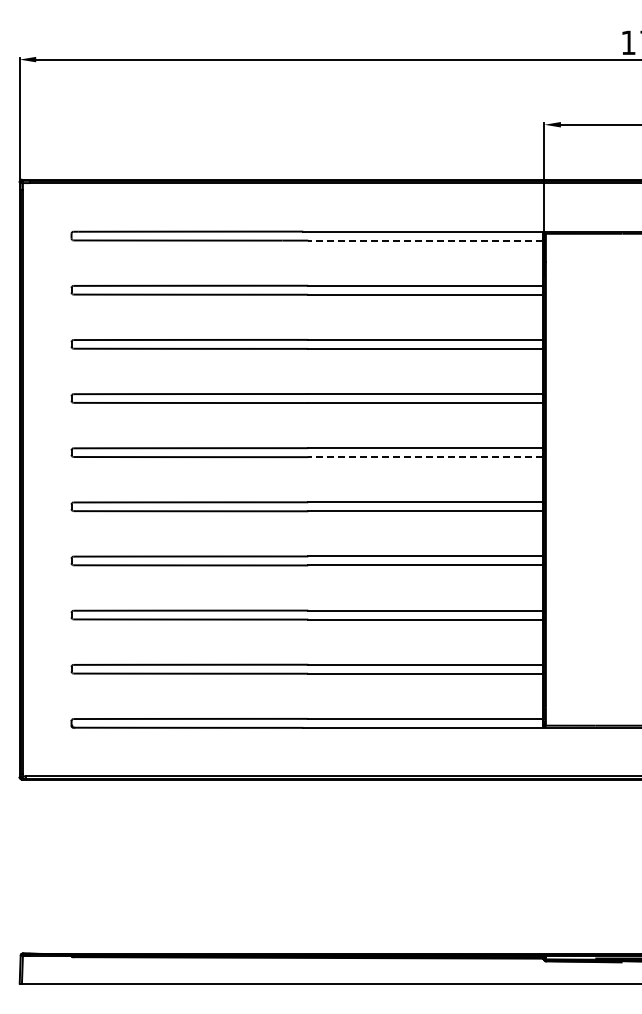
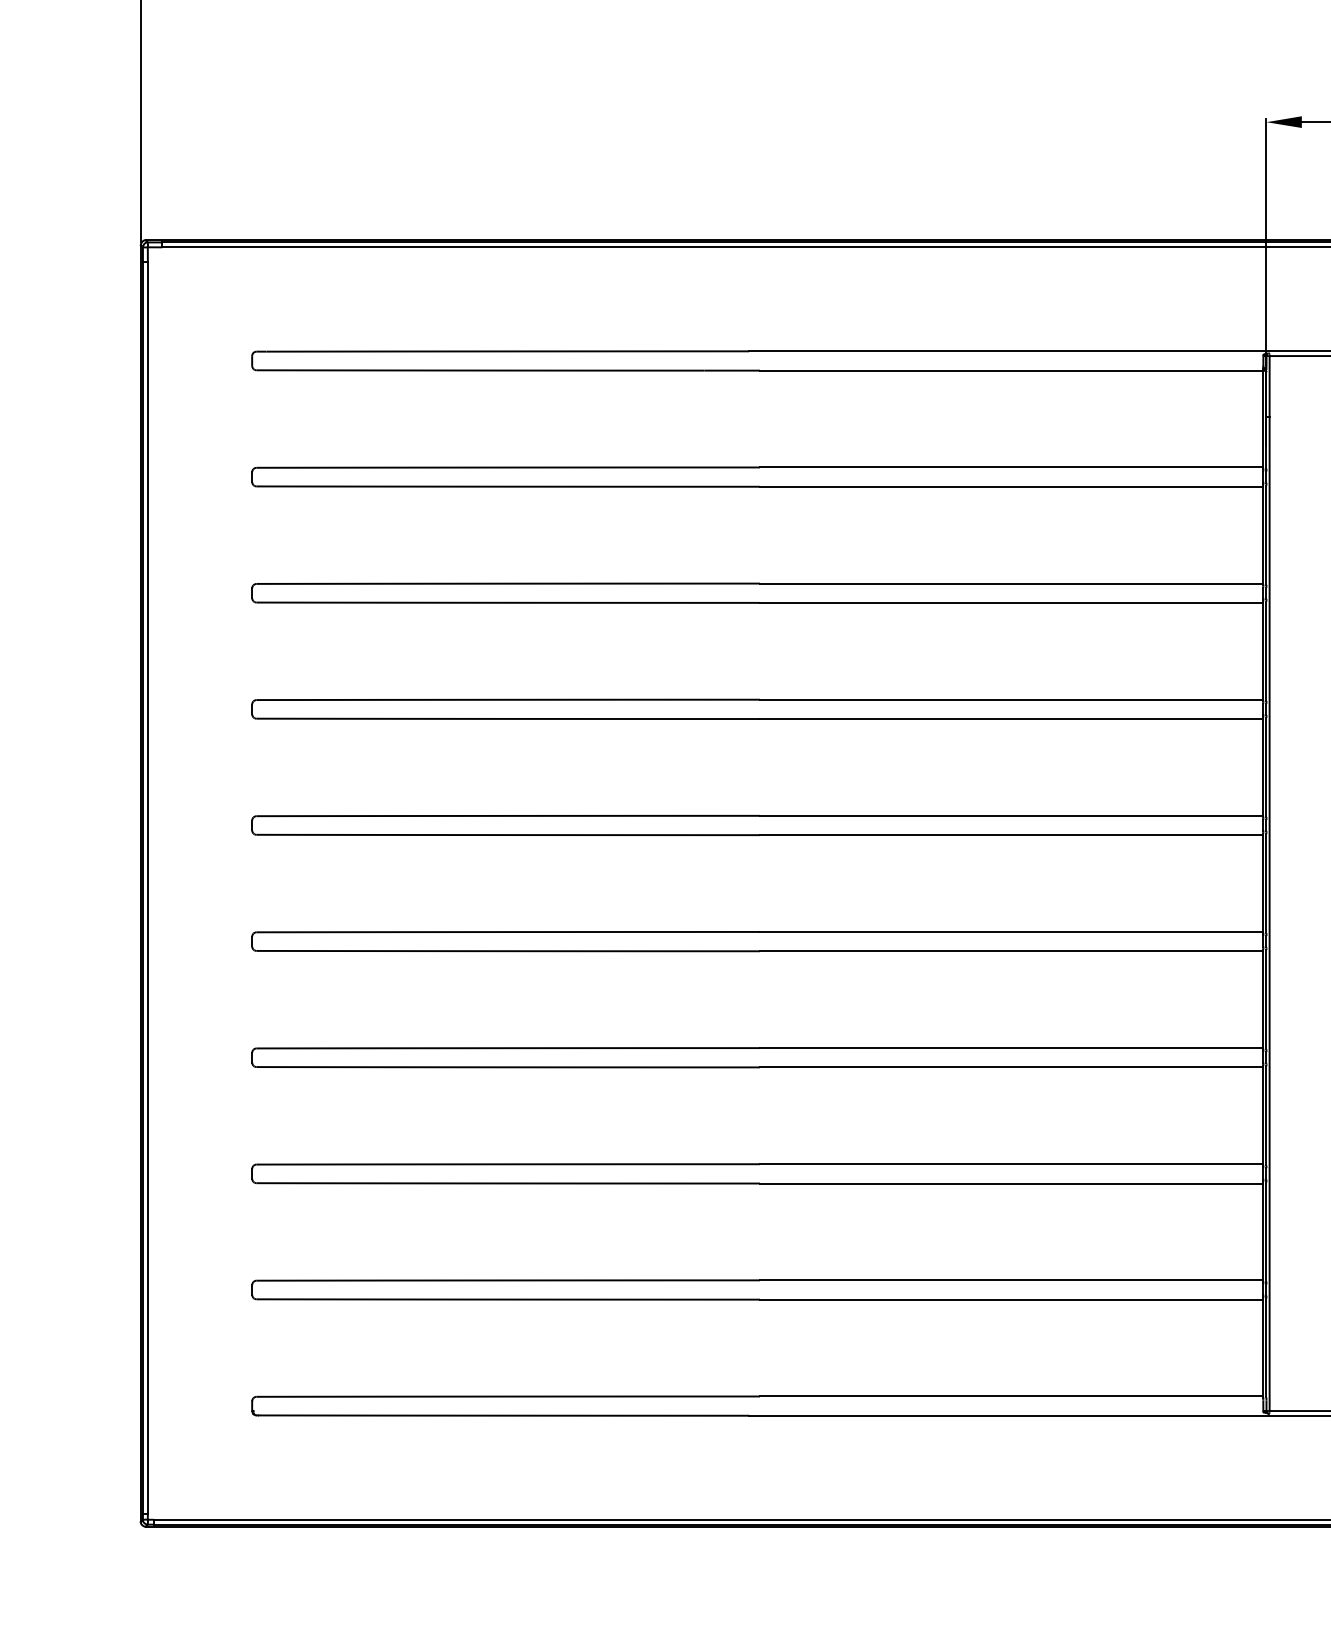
line: (425, 240) -> (1011, 370), dashed -> solid
line: (425, 457) -> (1011, 835), dashed -> solid

